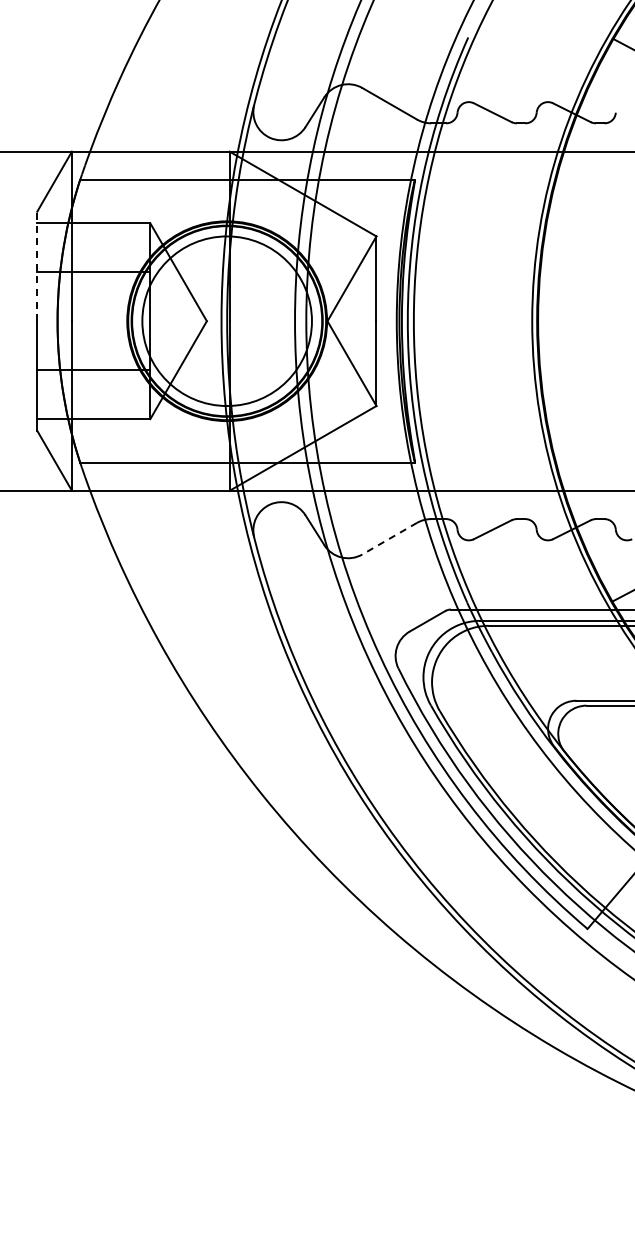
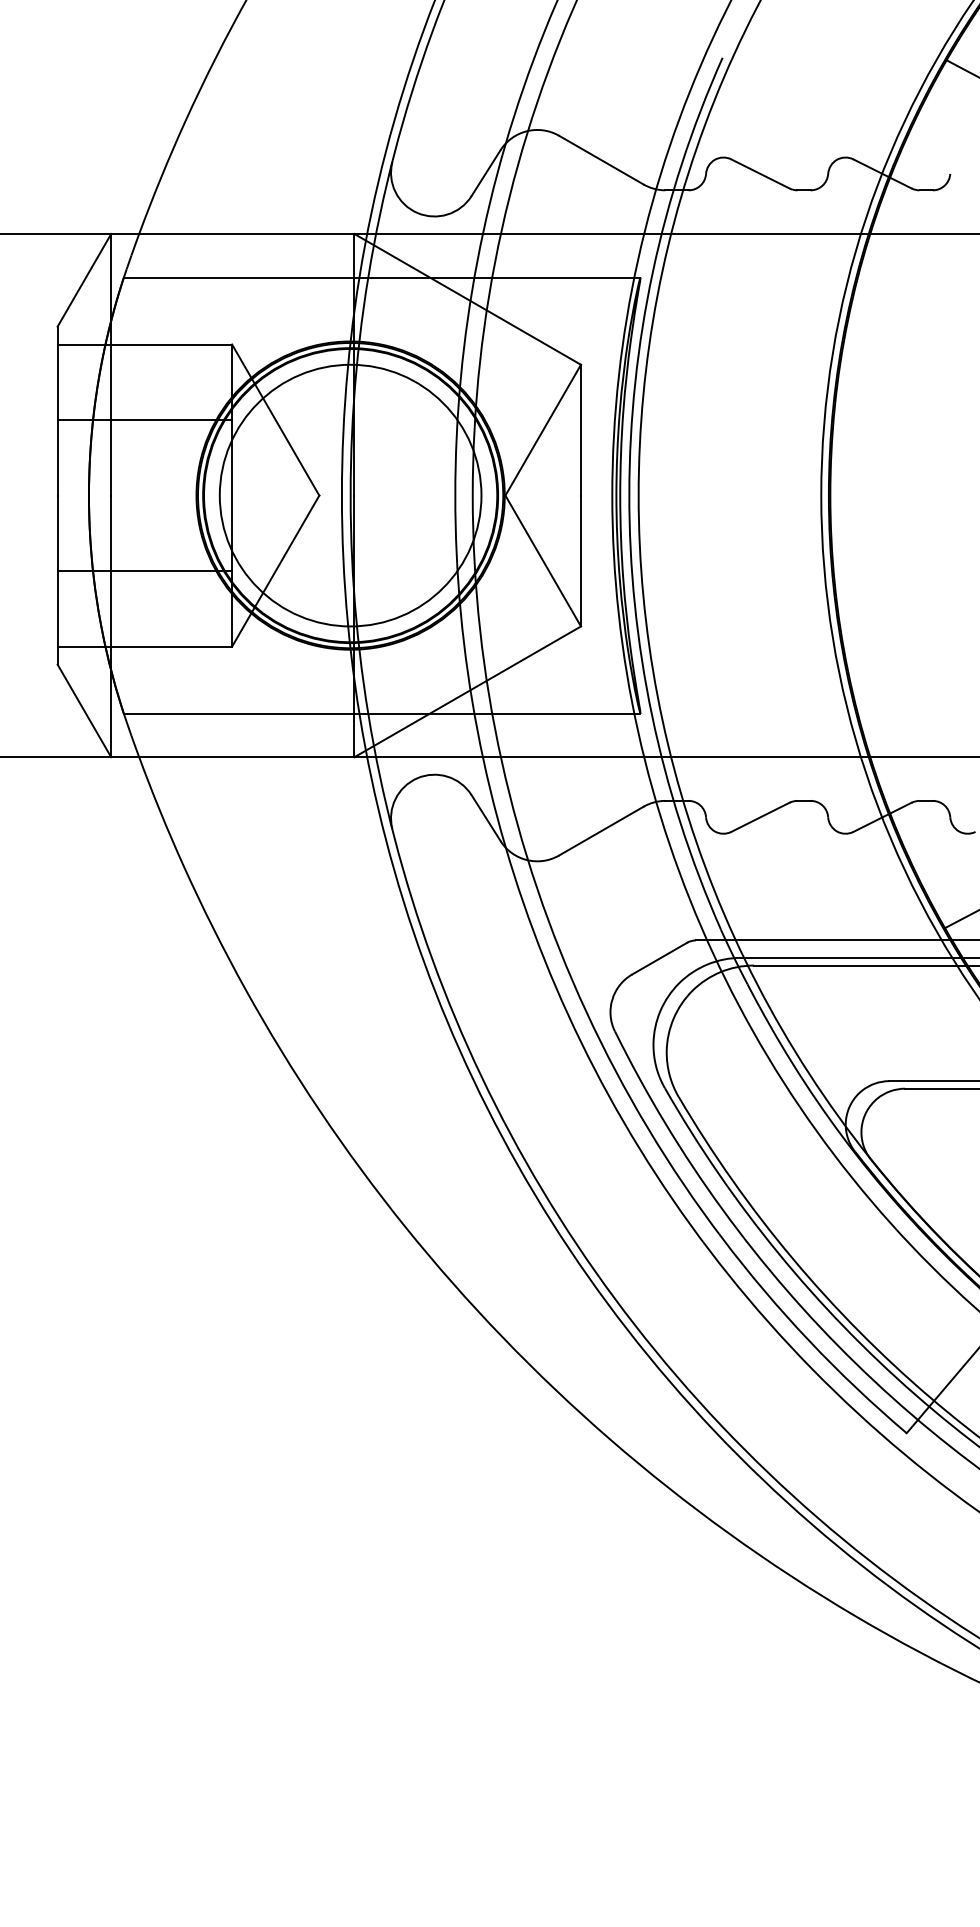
line: (37, 266) -> (58, 411), dashed -> solid
line: (389, 538) -> (601, 830), dashed -> solid

